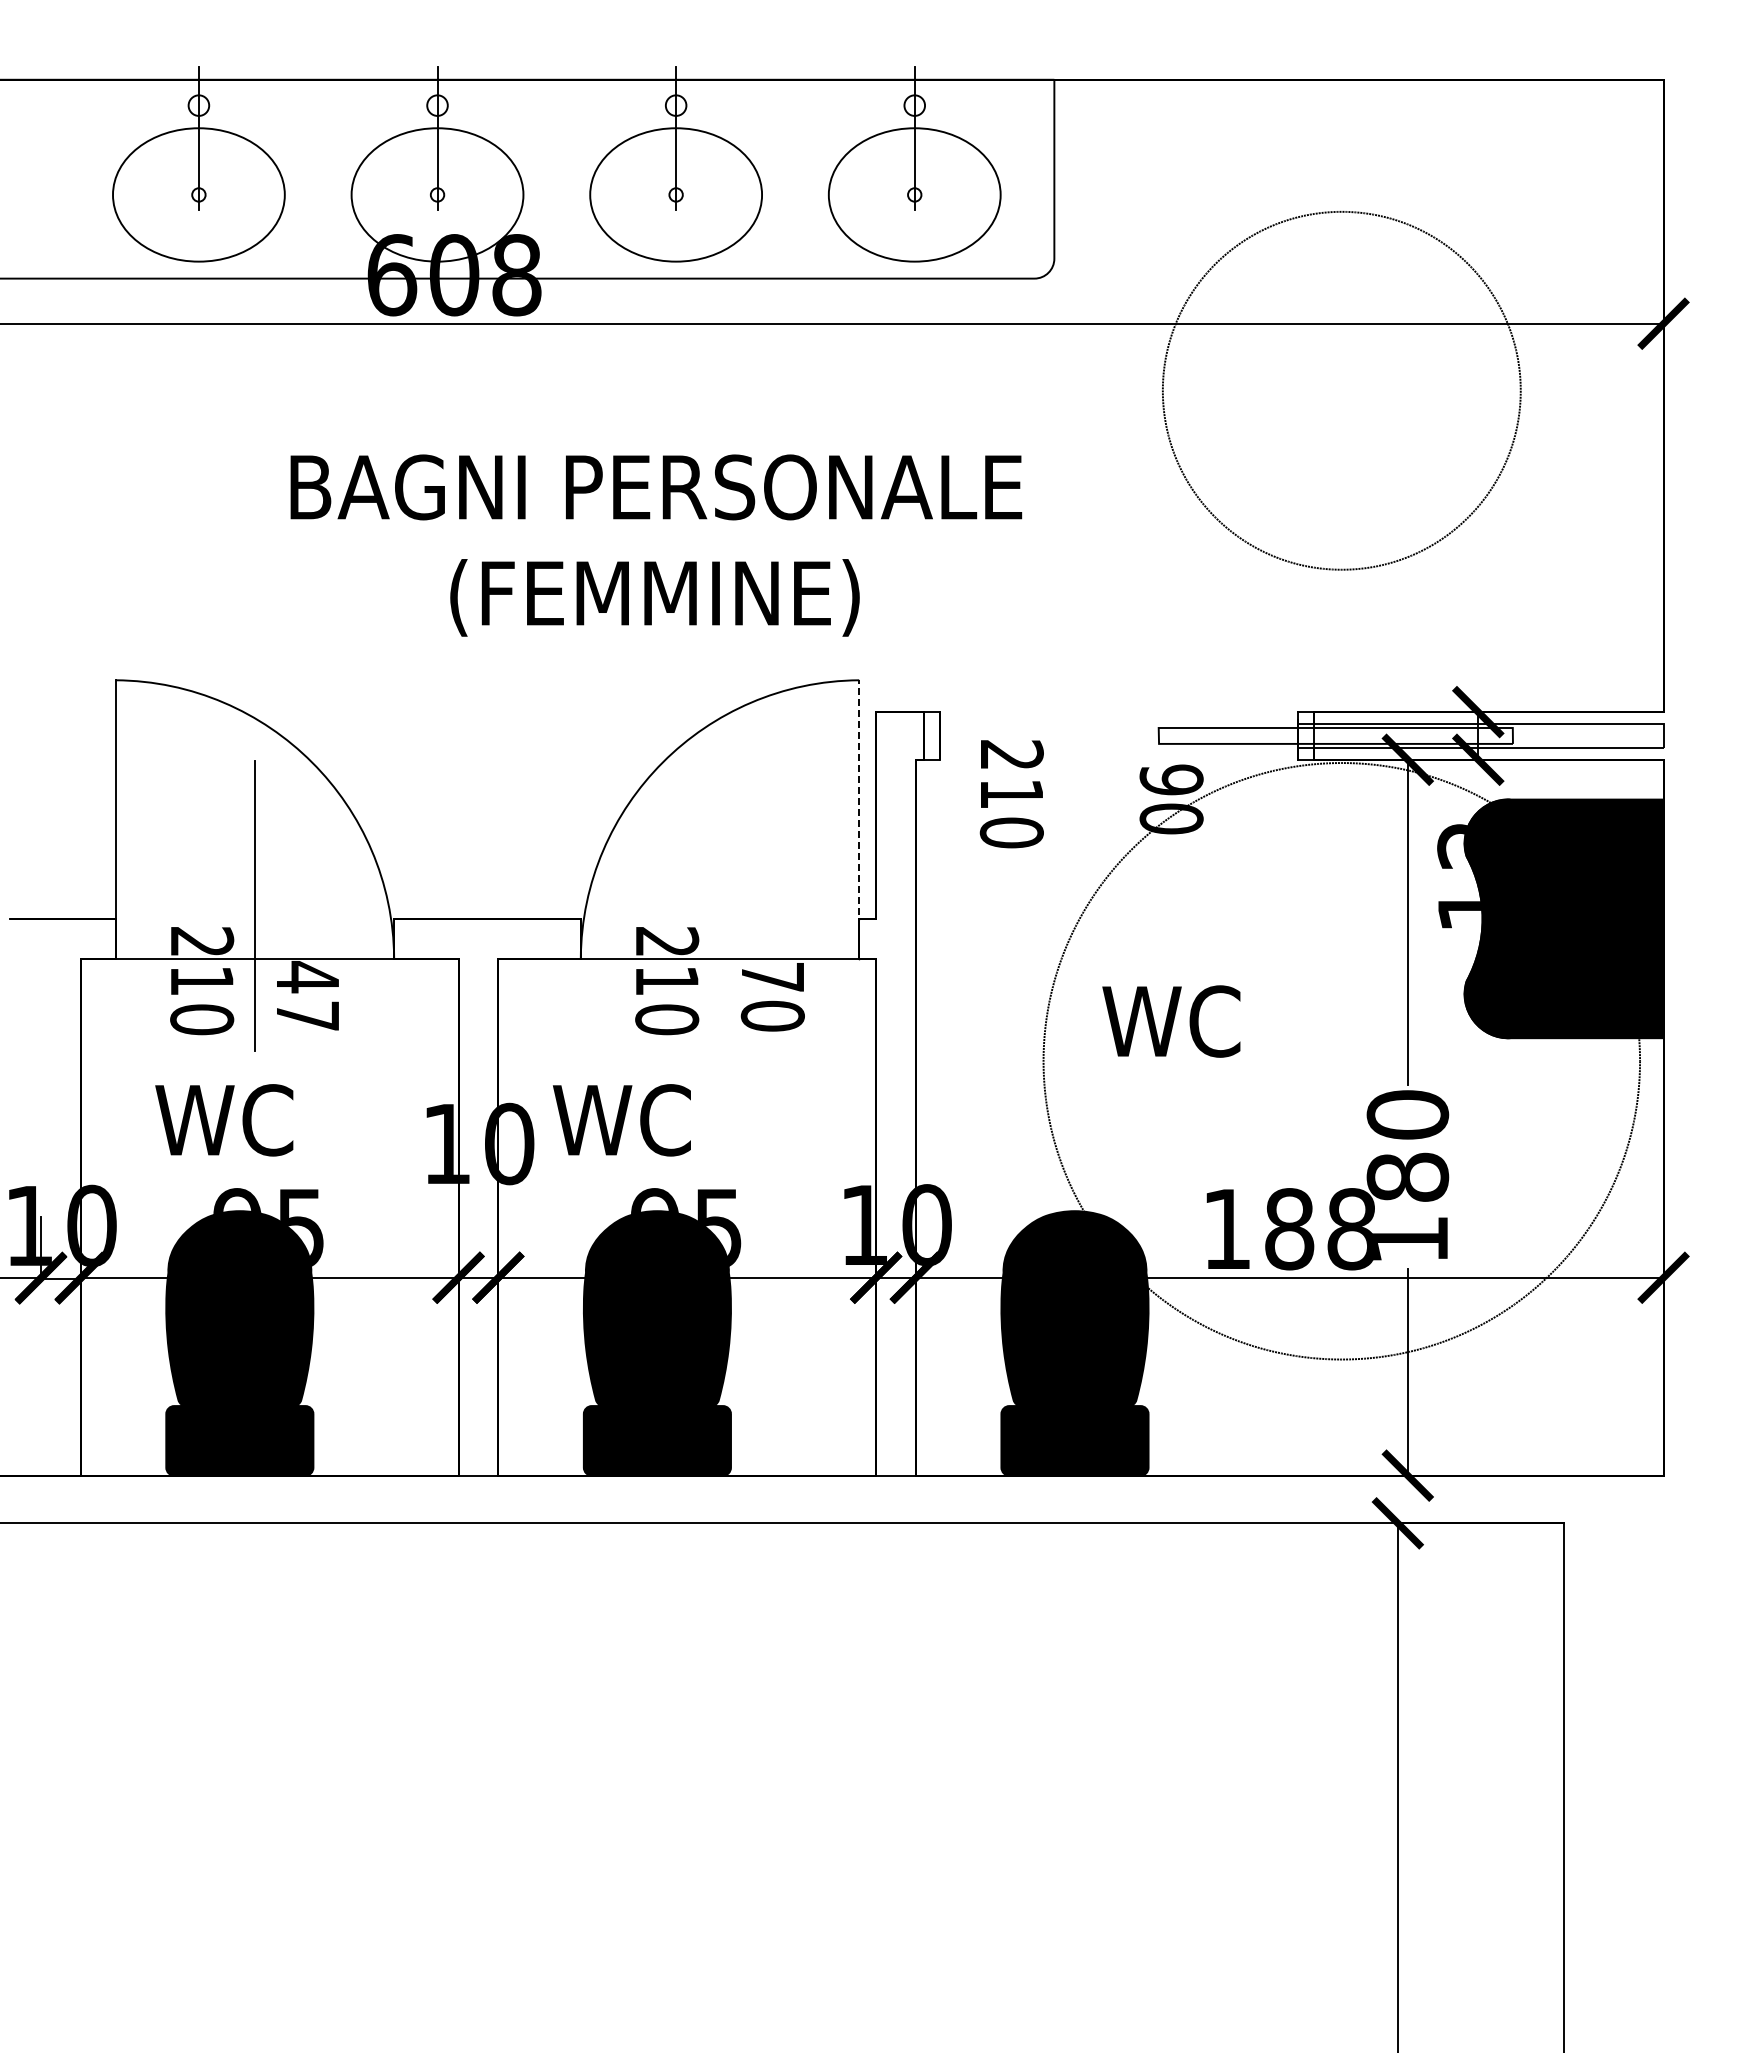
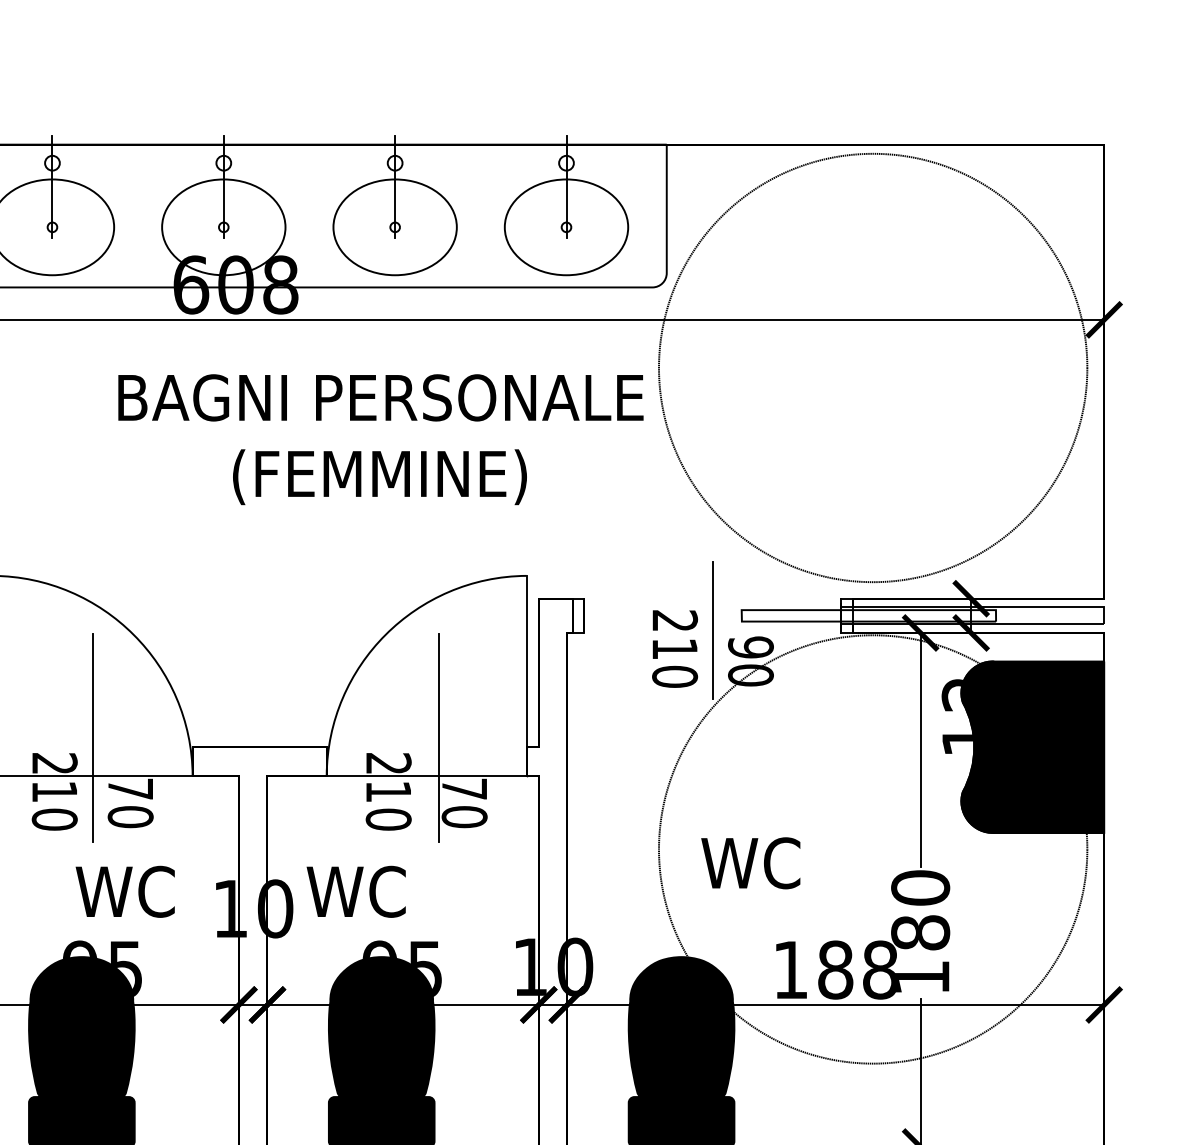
circle: (1341, 390) -> (872, 367), size x1.67
text: (656, 545) -> (381, 439), moved
line: (1118, 756) -> (712, 630), added
text: (1011, 794) -> (674, 649), moved
line: (859, 818) -> (526, 675), dashed -> solid
line: (736, 905) -> (438, 737), added
text: (307, 996) -> (130, 802), 47 -> 70
text: (1171, 1021) -> (750, 863), moved
text: (224, 1120) -> (125, 891), moved

